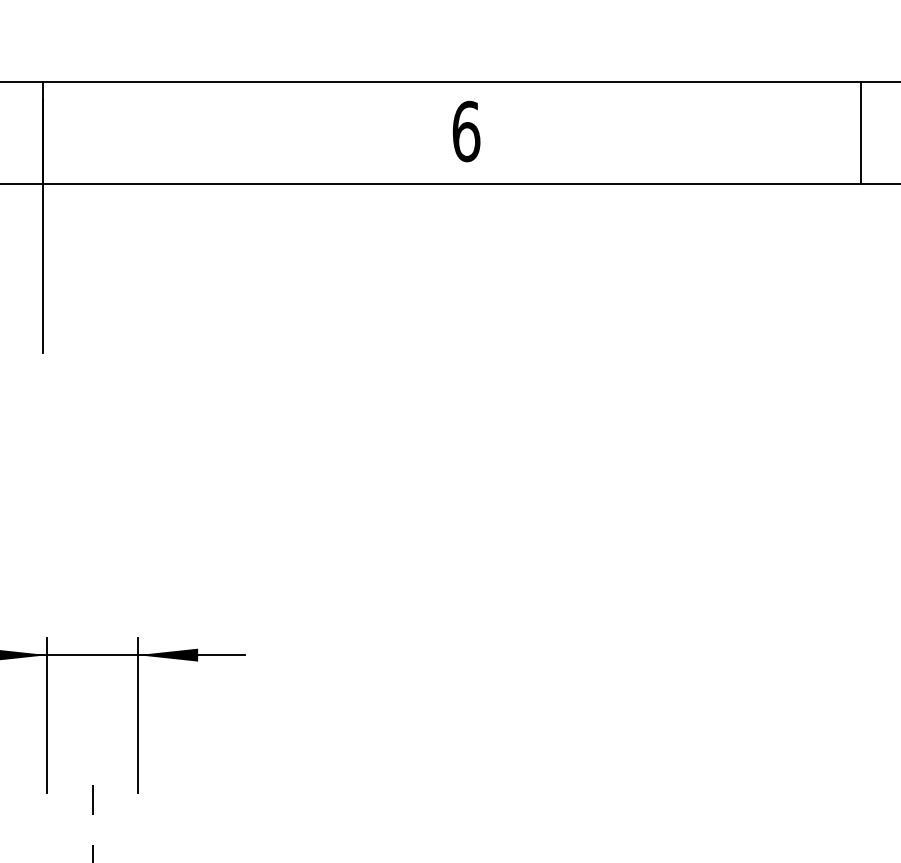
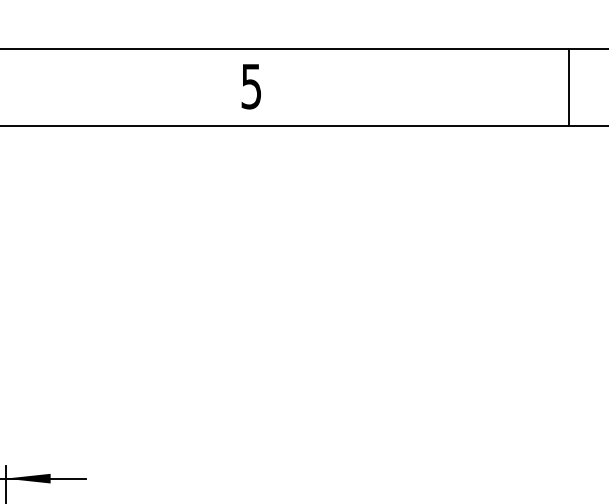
text: (466, 131) -> (251, 86), 6 -> 5
line: (860, 132) -> (569, 87), moved

